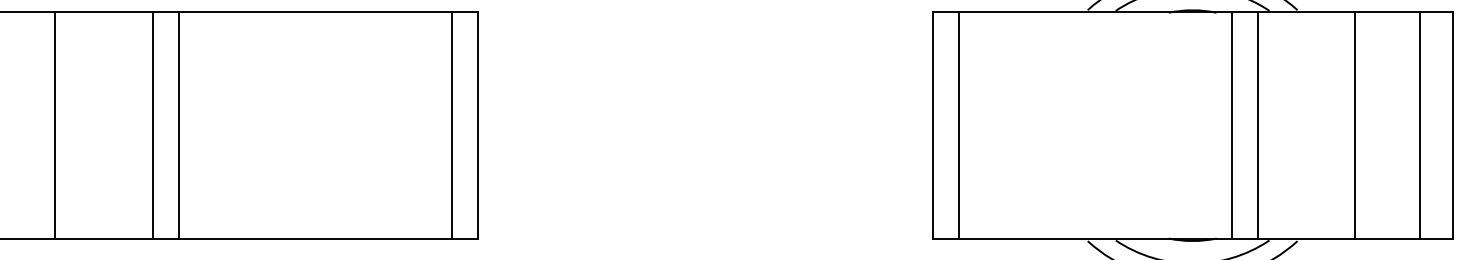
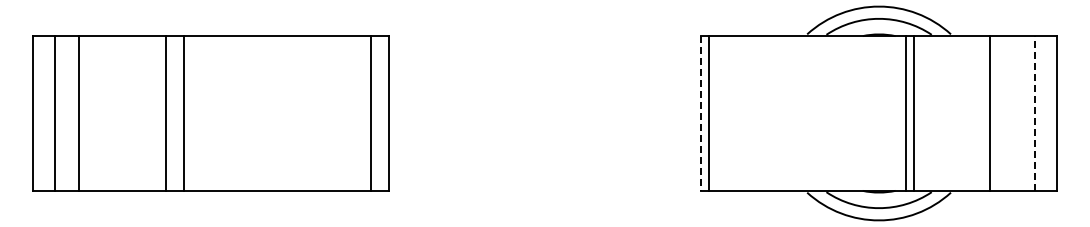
line: (55, 125) -> (78, 113), moved
line: (932, 125) -> (700, 113), solid -> dashed
line: (958, 125) -> (708, 113), moved
line: (1257, 125) -> (913, 113), moved
line: (1420, 125) -> (1035, 113), solid -> dashed

